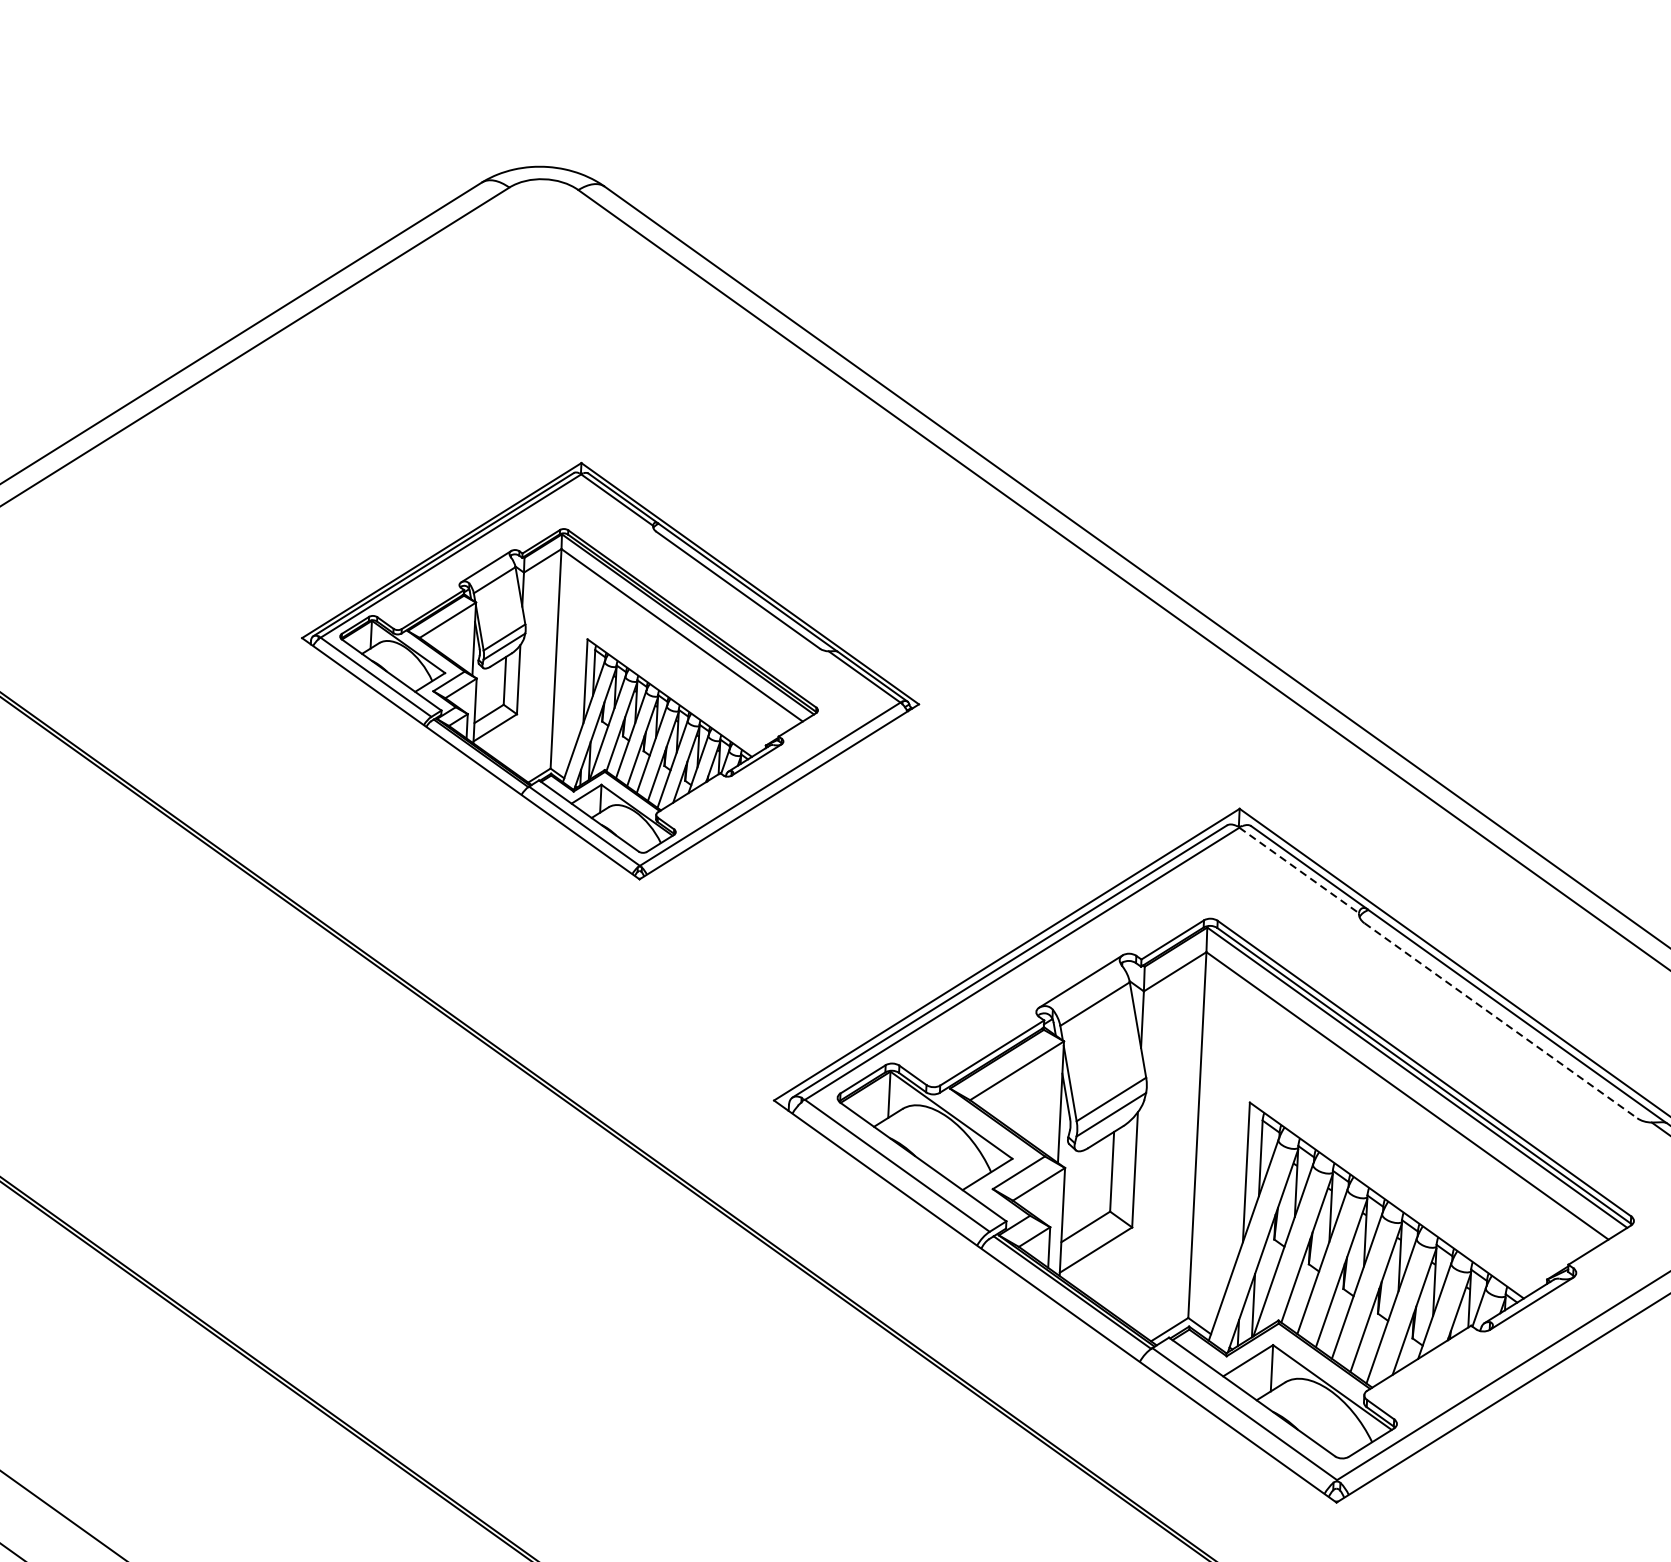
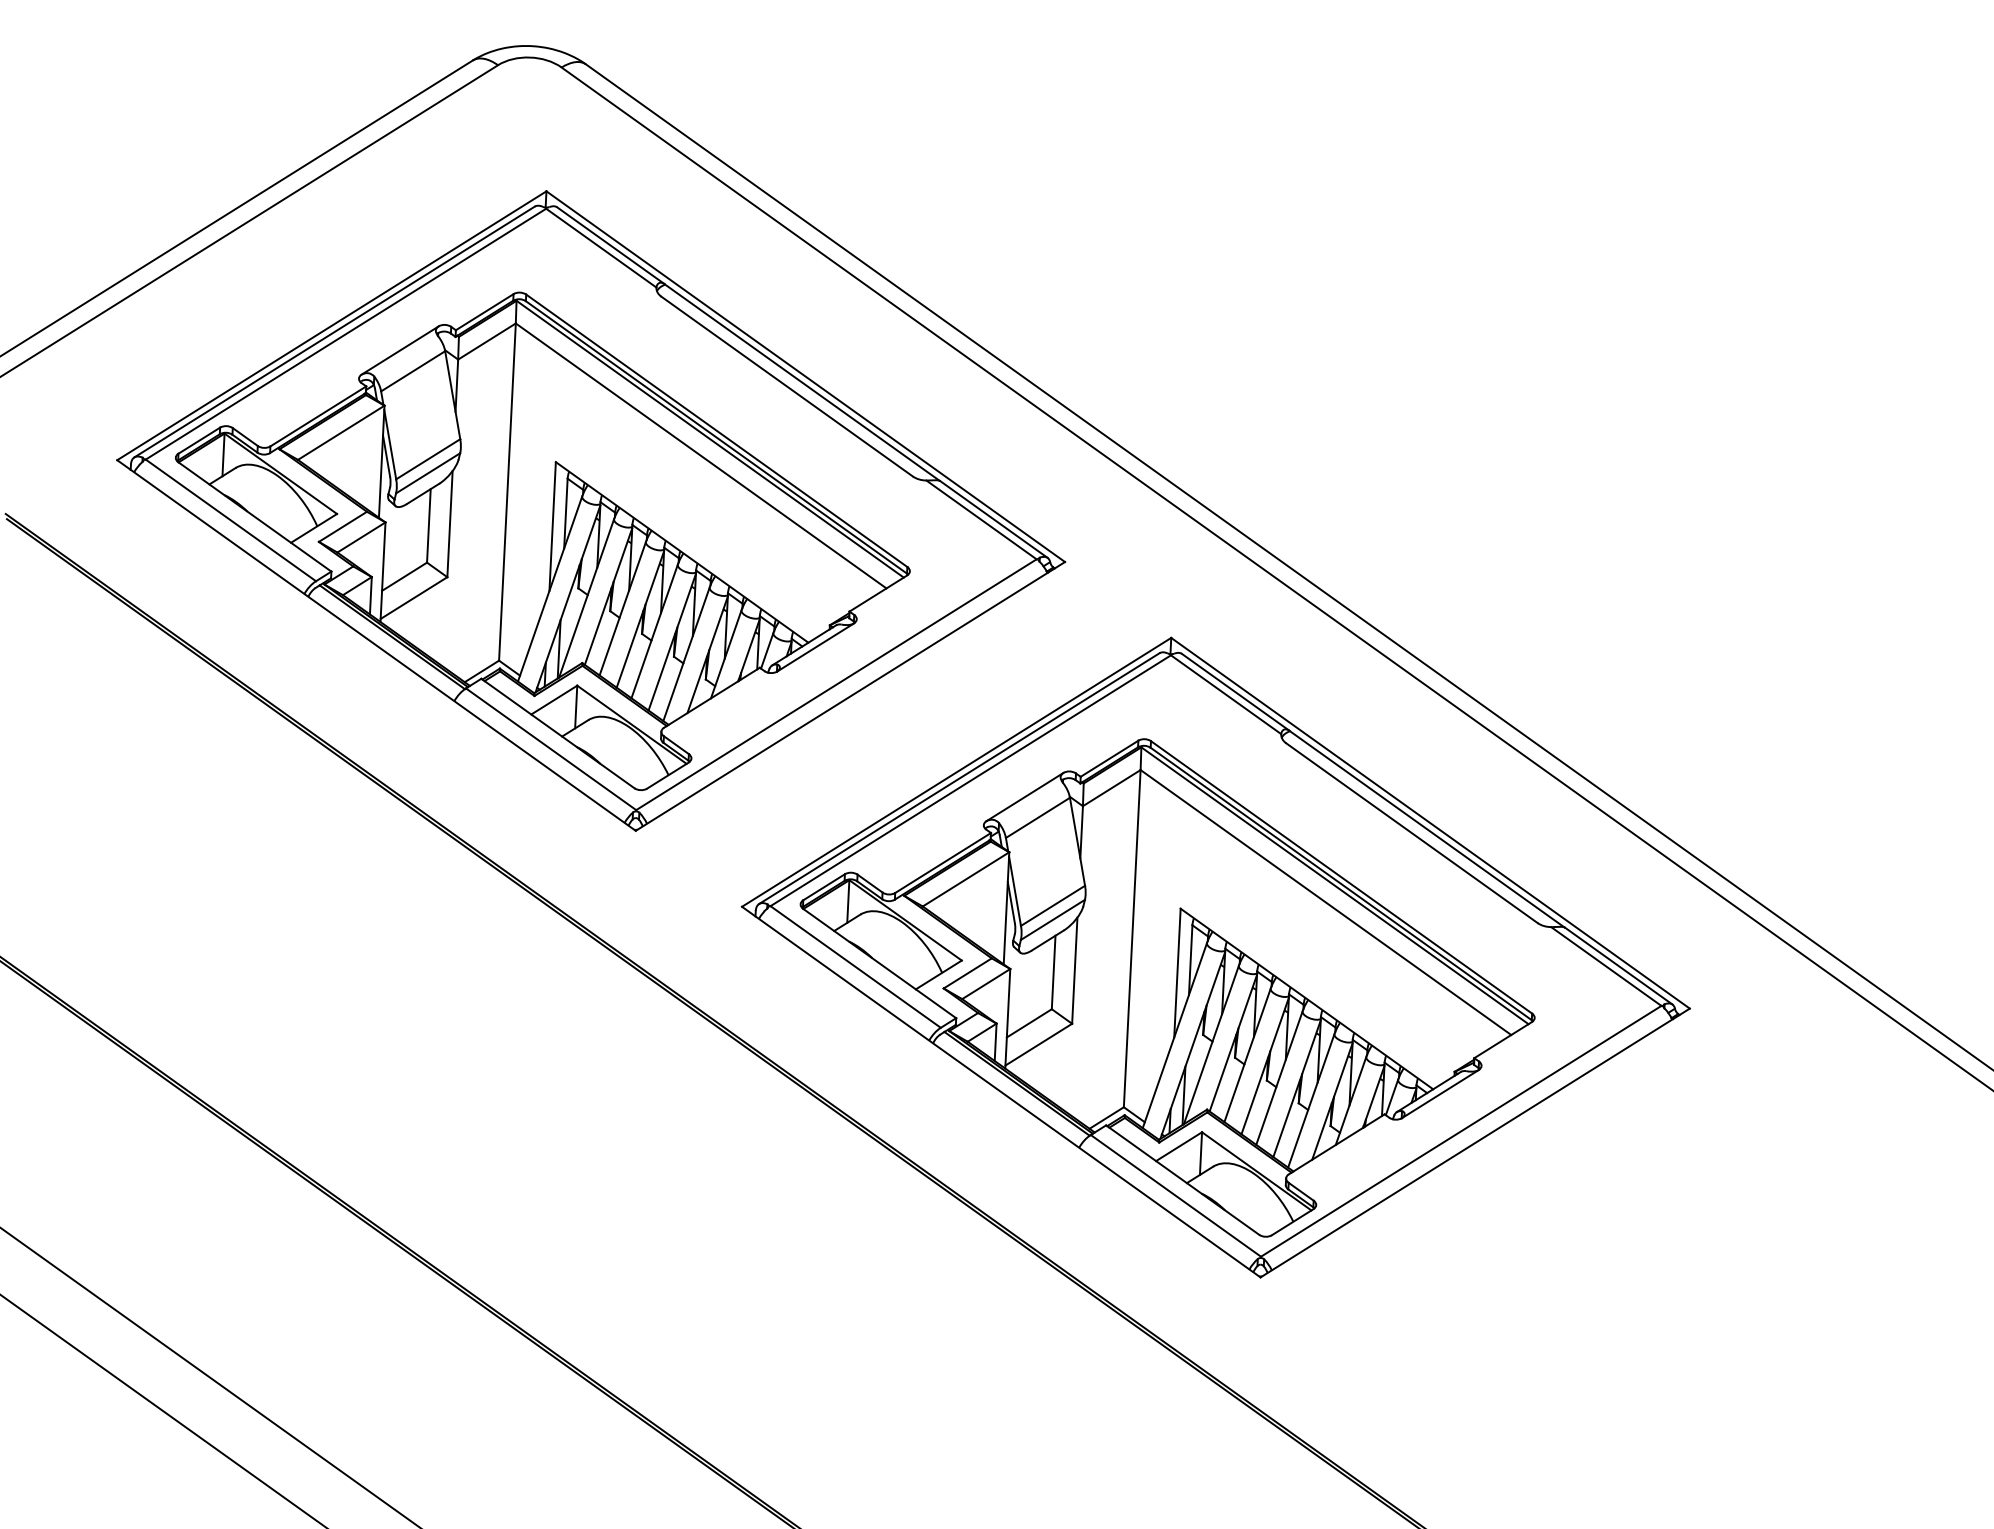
part: (610, 670) -> (591, 510), size x1.67
line: (1299, 870) -> (1226, 694), dashed -> solid
line: (1501, 1021) -> (1412, 833), dashed -> solid

